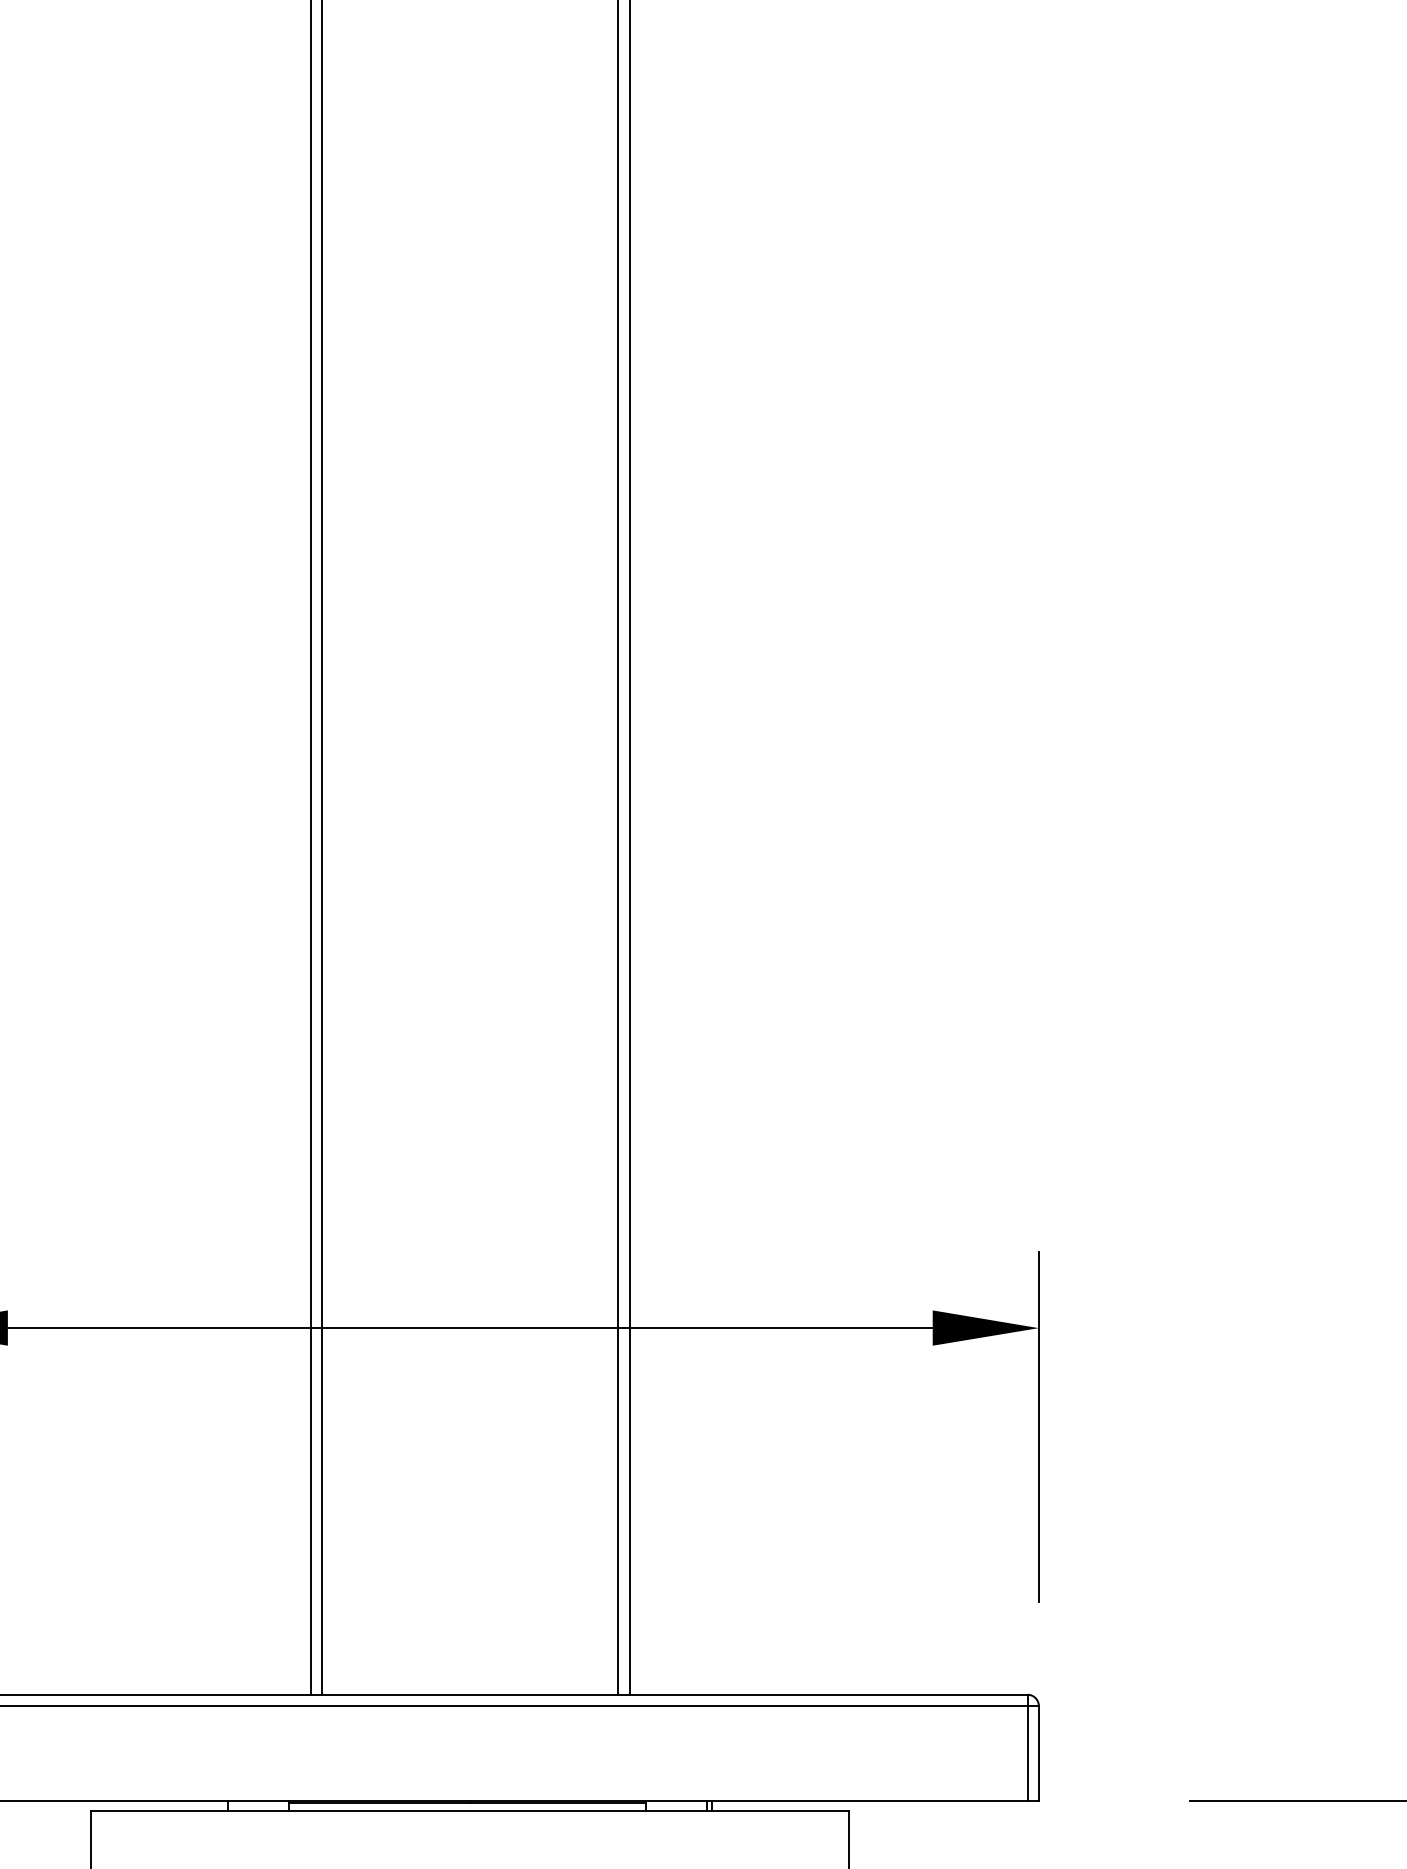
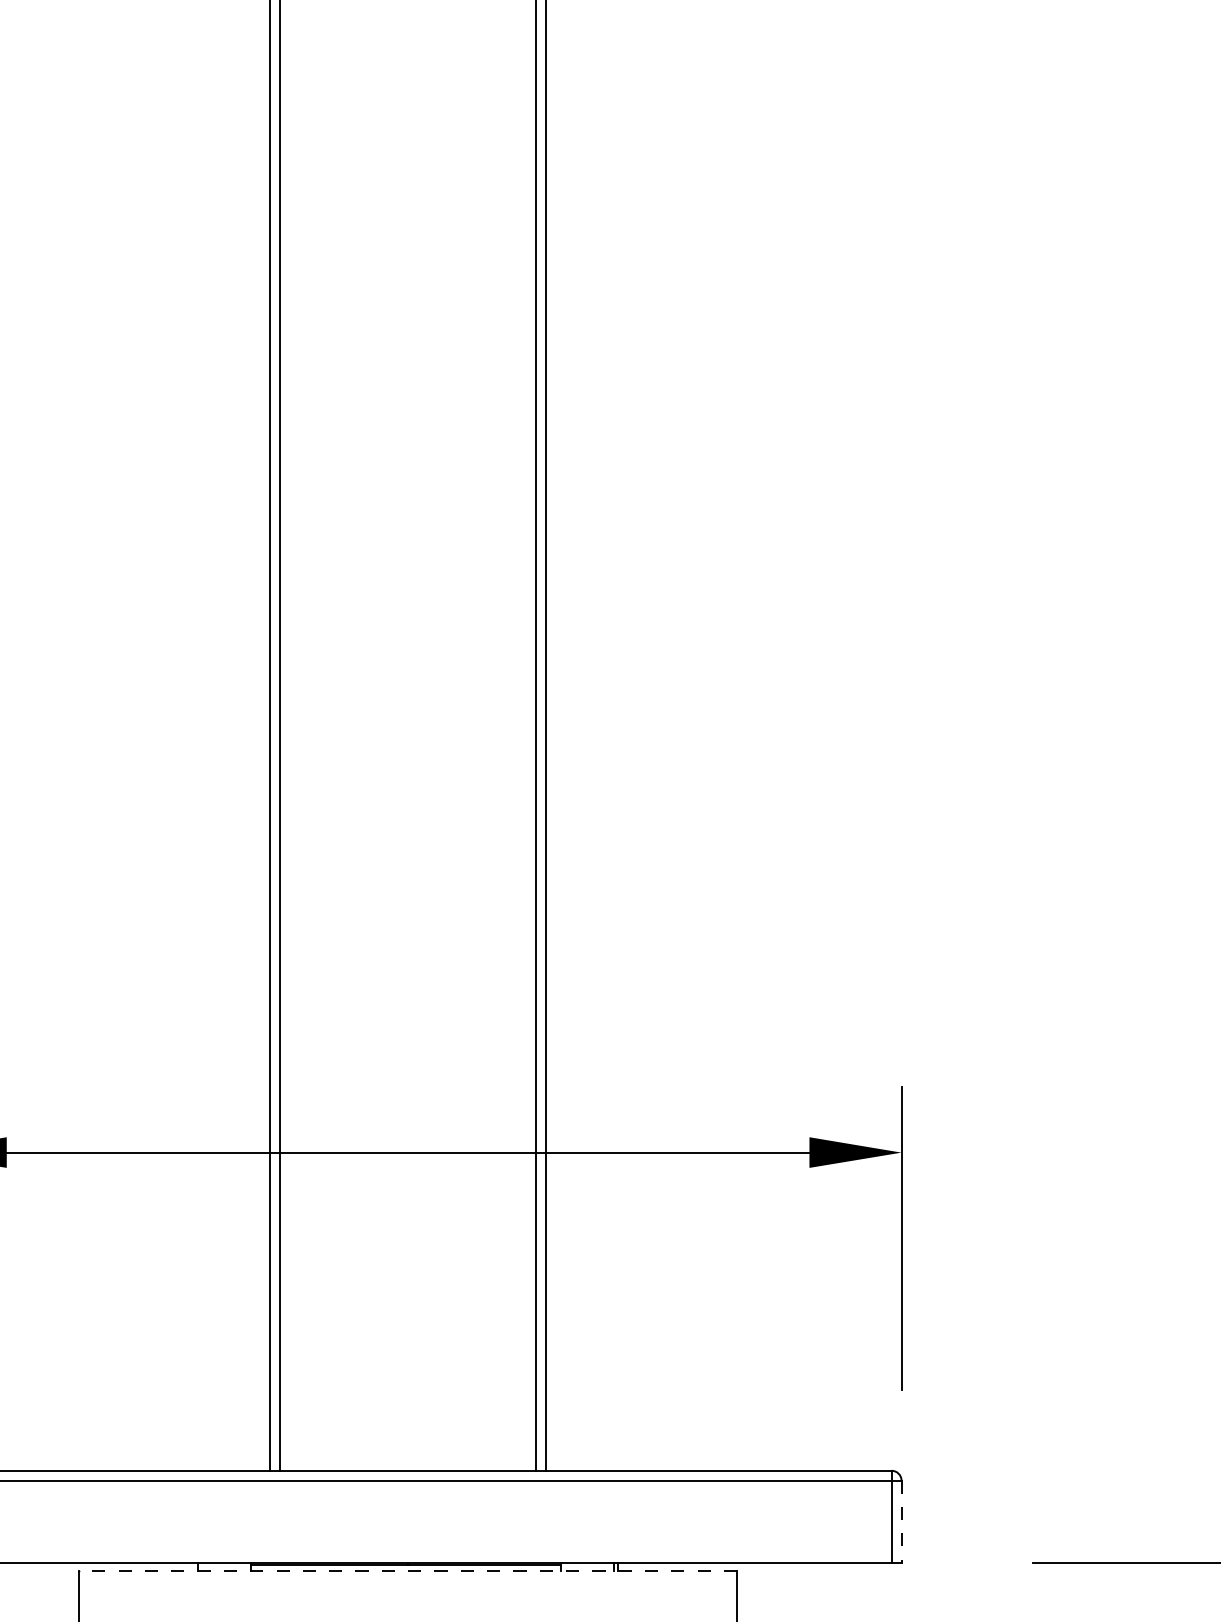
line: (1038, 1753) -> (901, 1521), solid -> dashed
line: (469, 1810) -> (407, 1571), solid -> dashed

